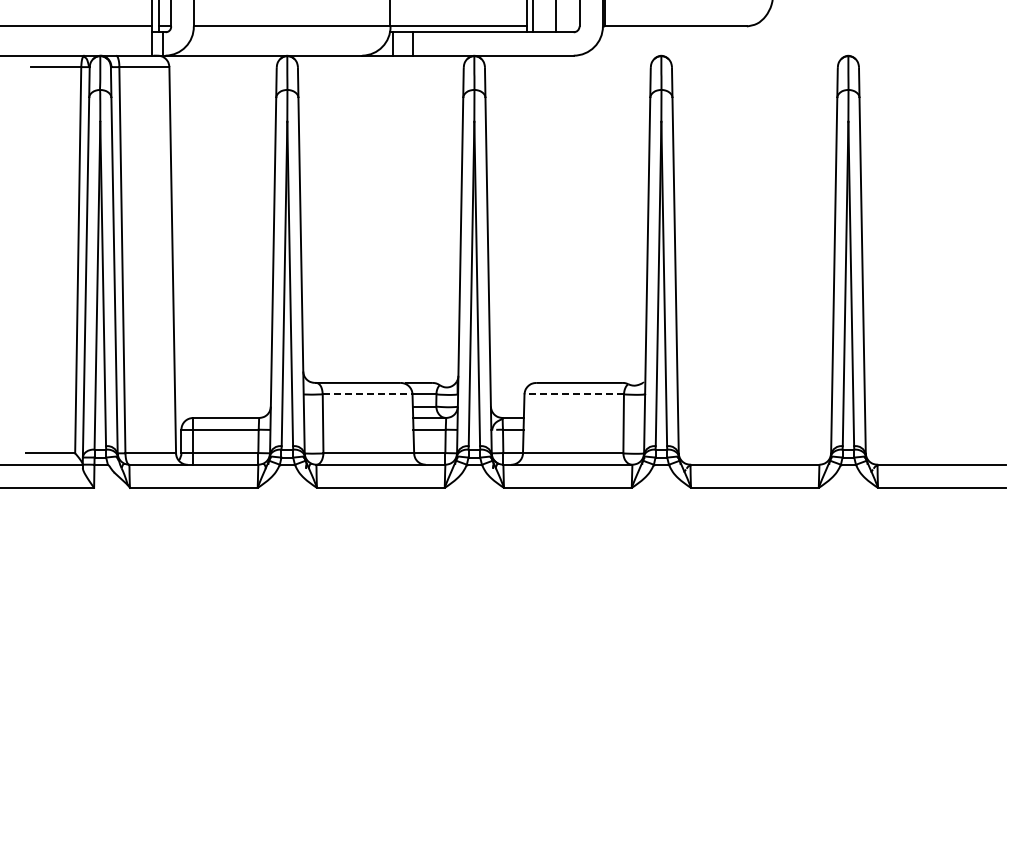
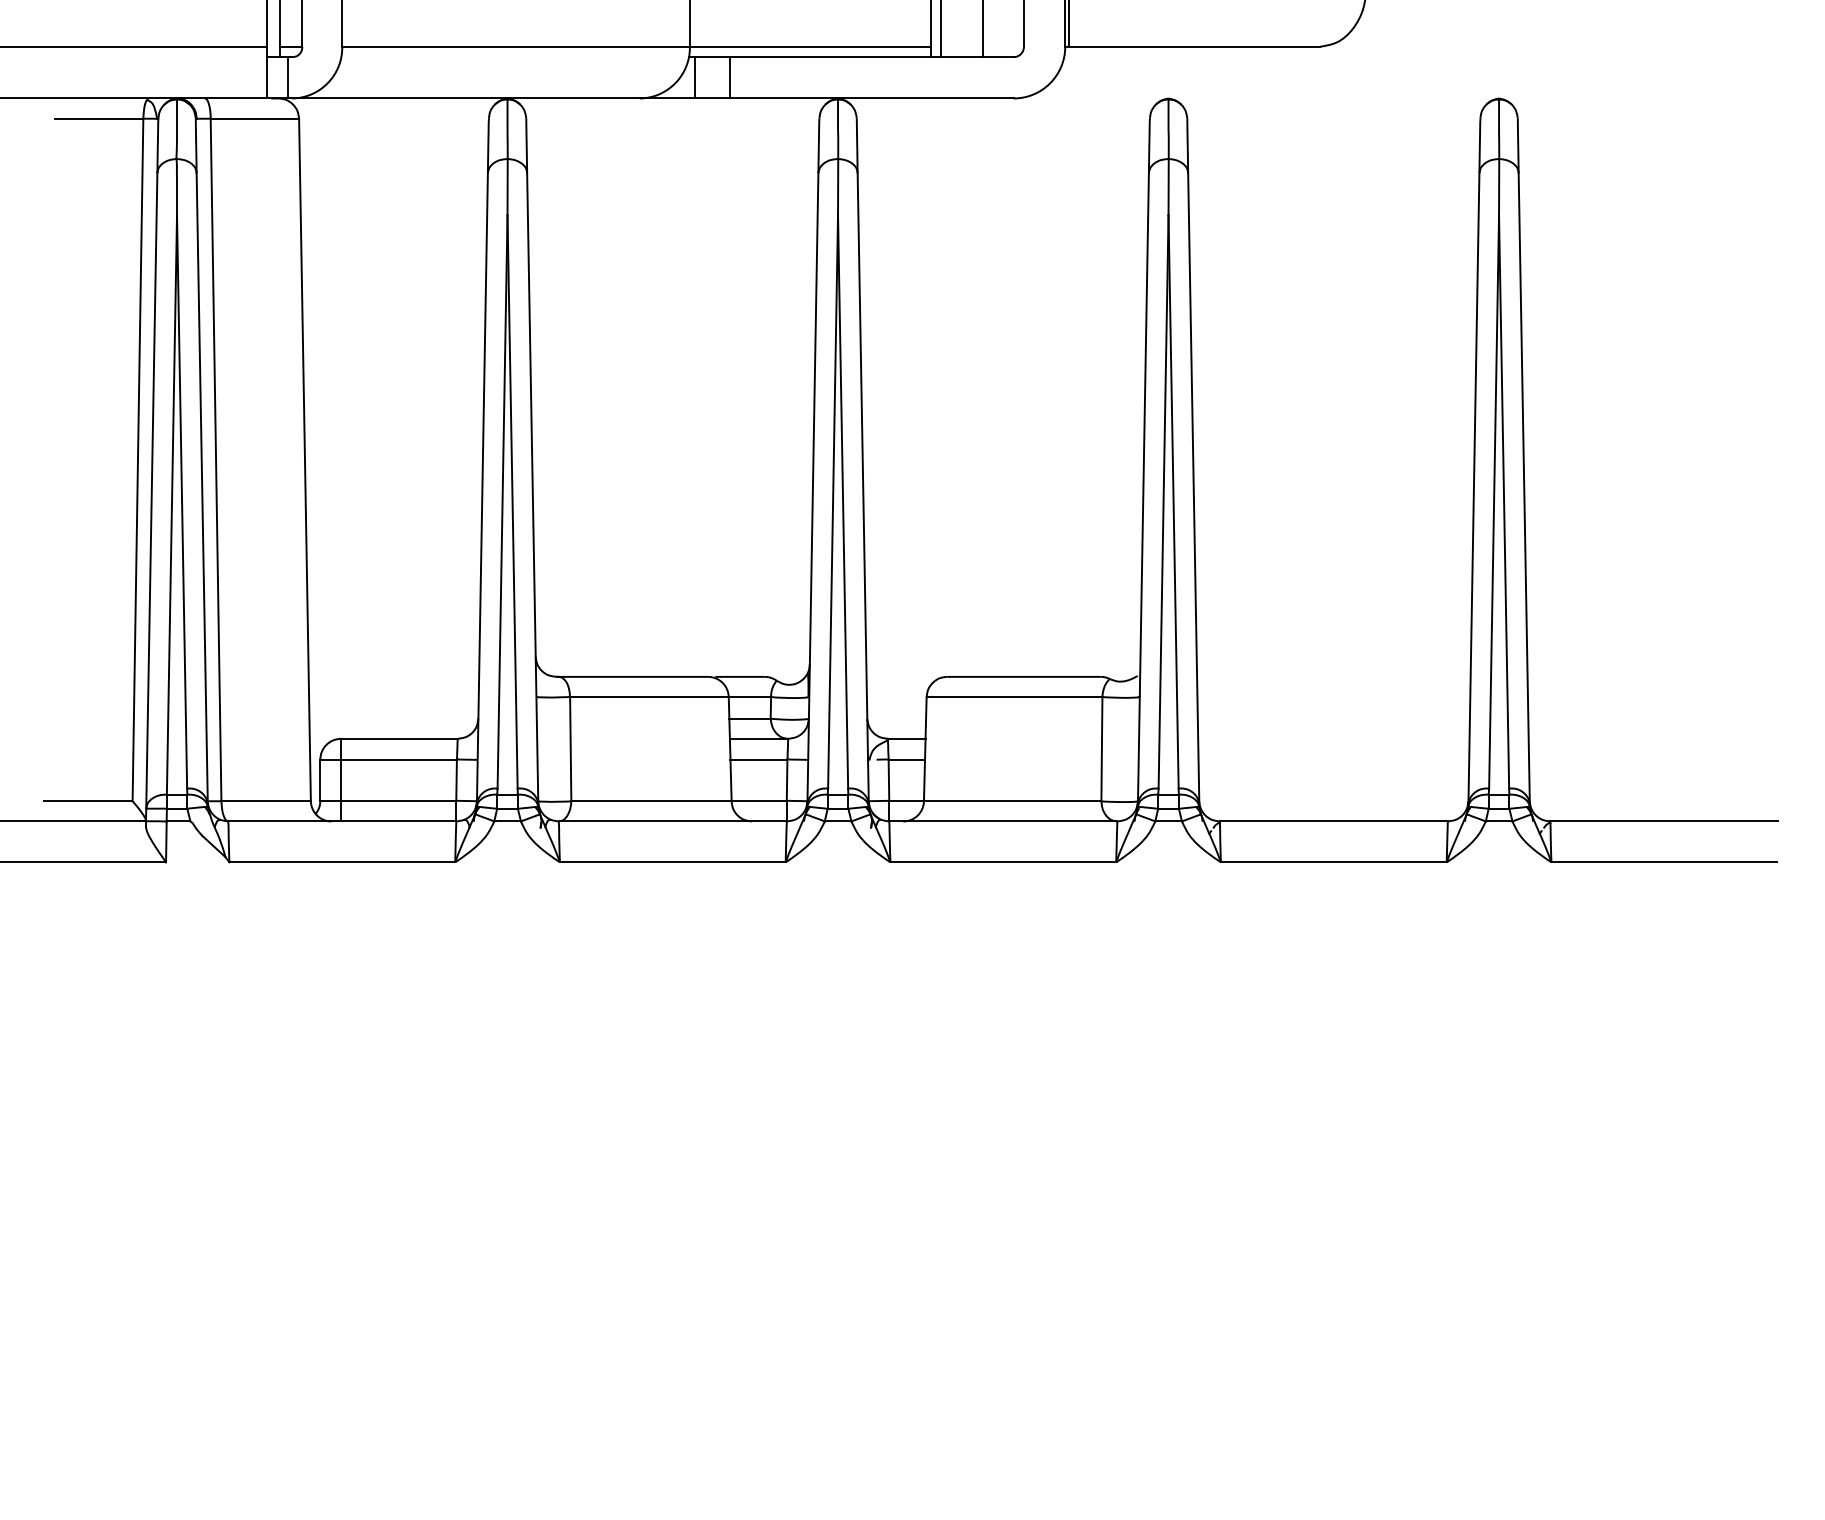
line: (367, 394) -> (649, 697), dashed -> solid
line: (574, 394) -> (1014, 697), dashed -> solid

